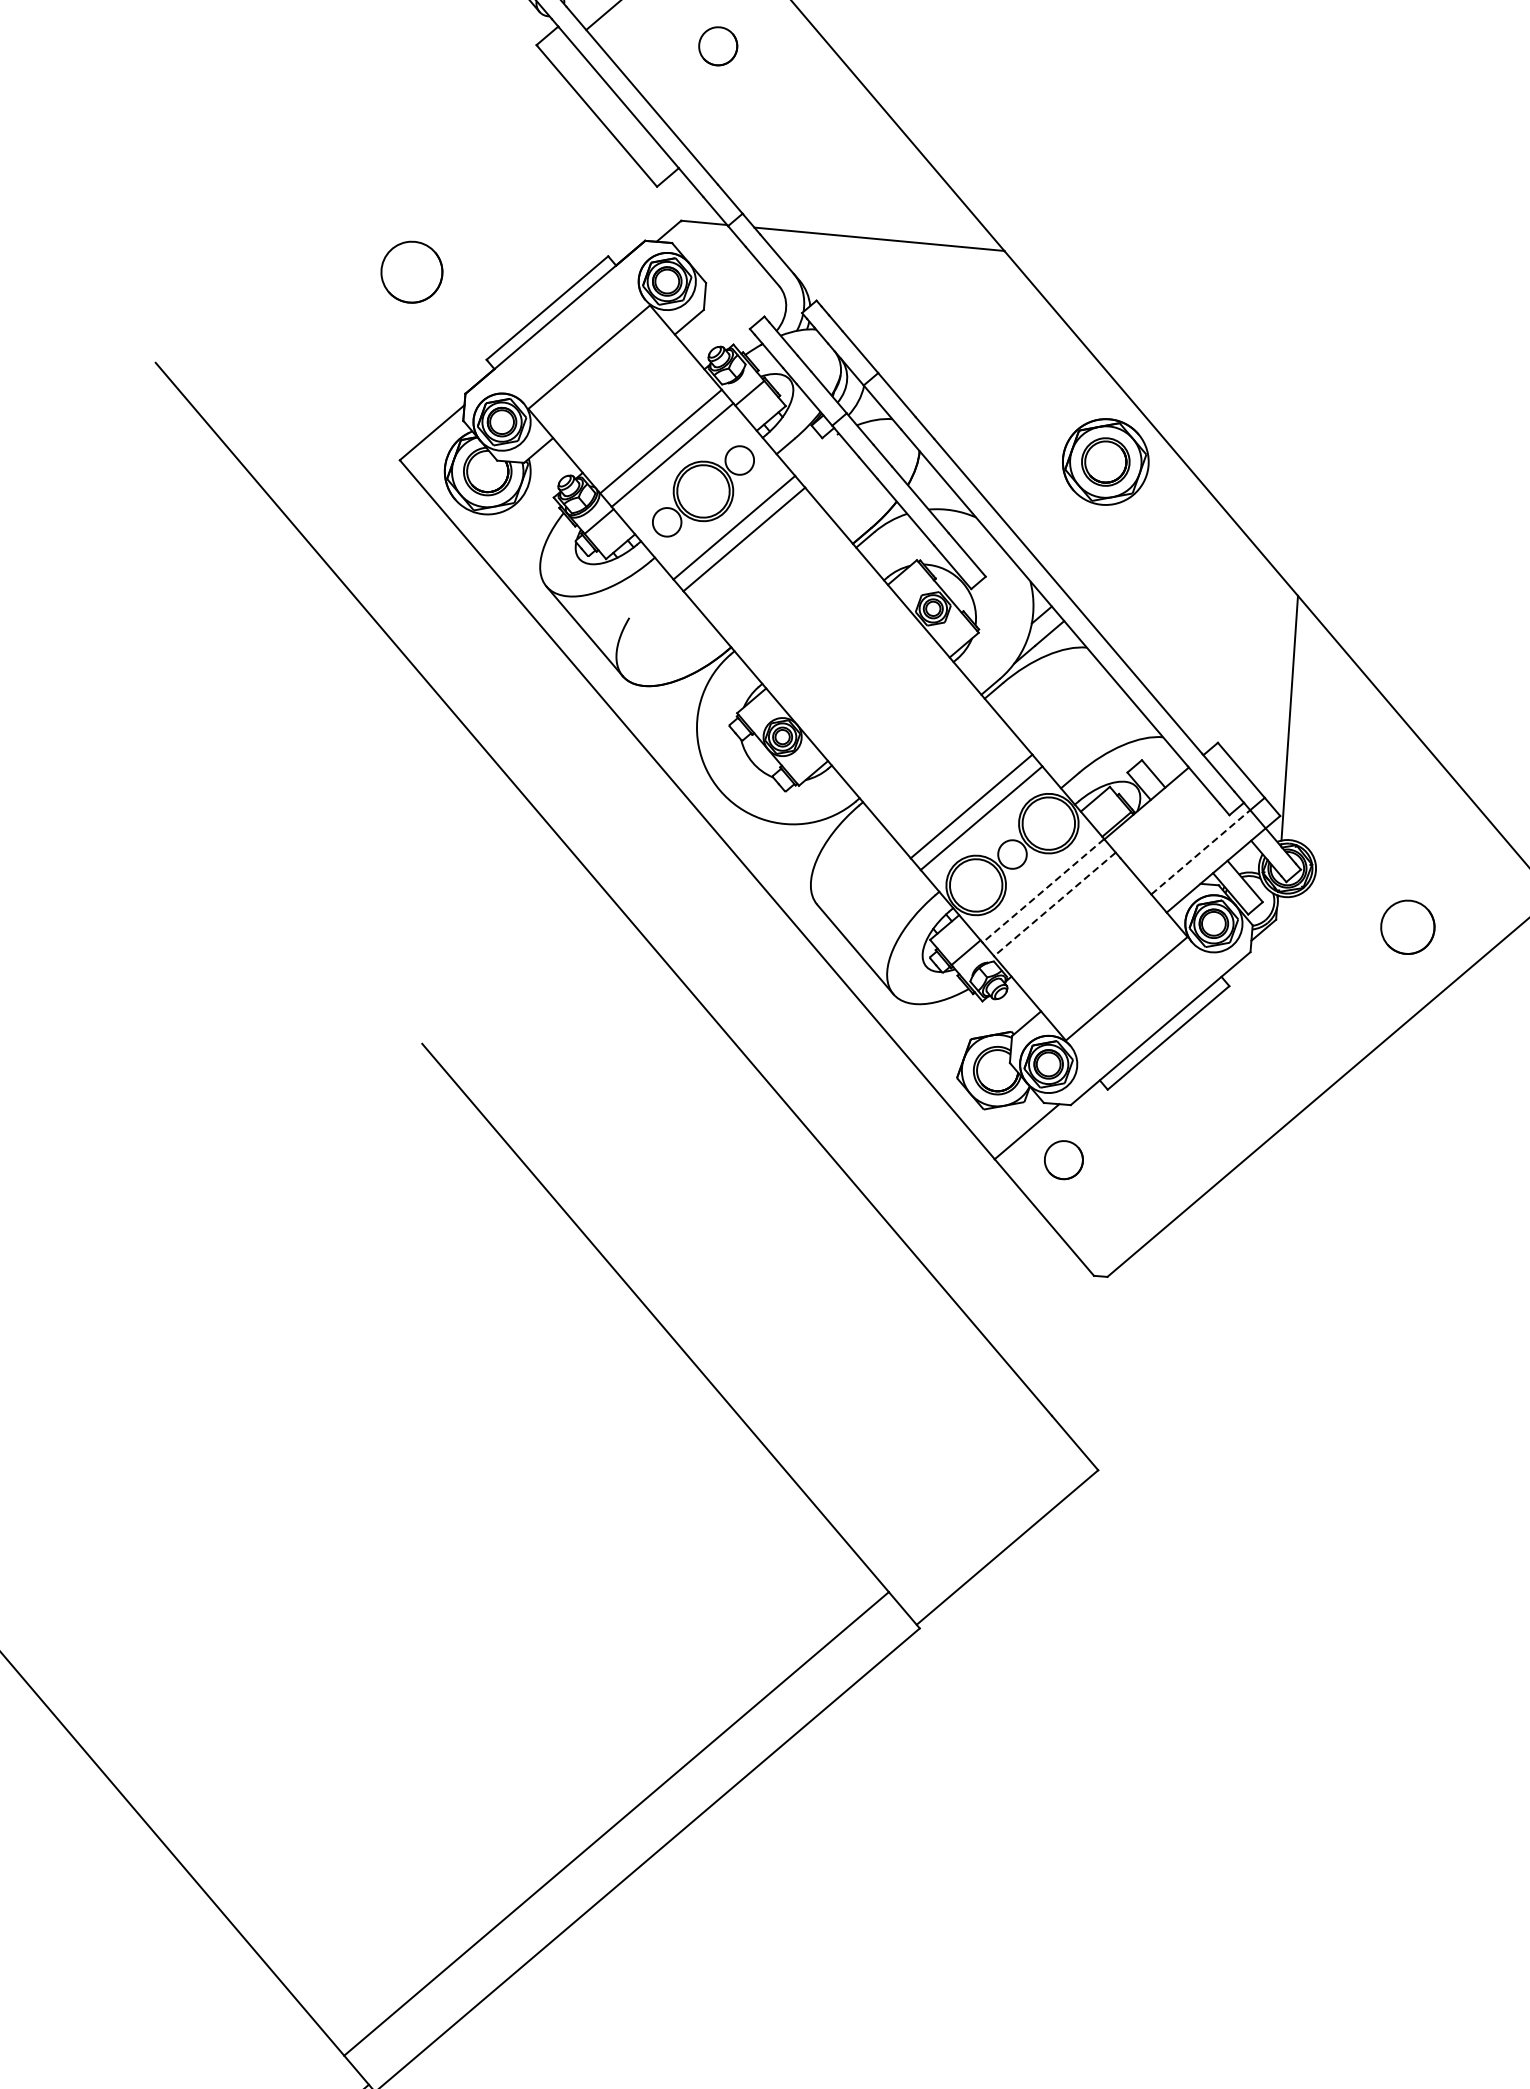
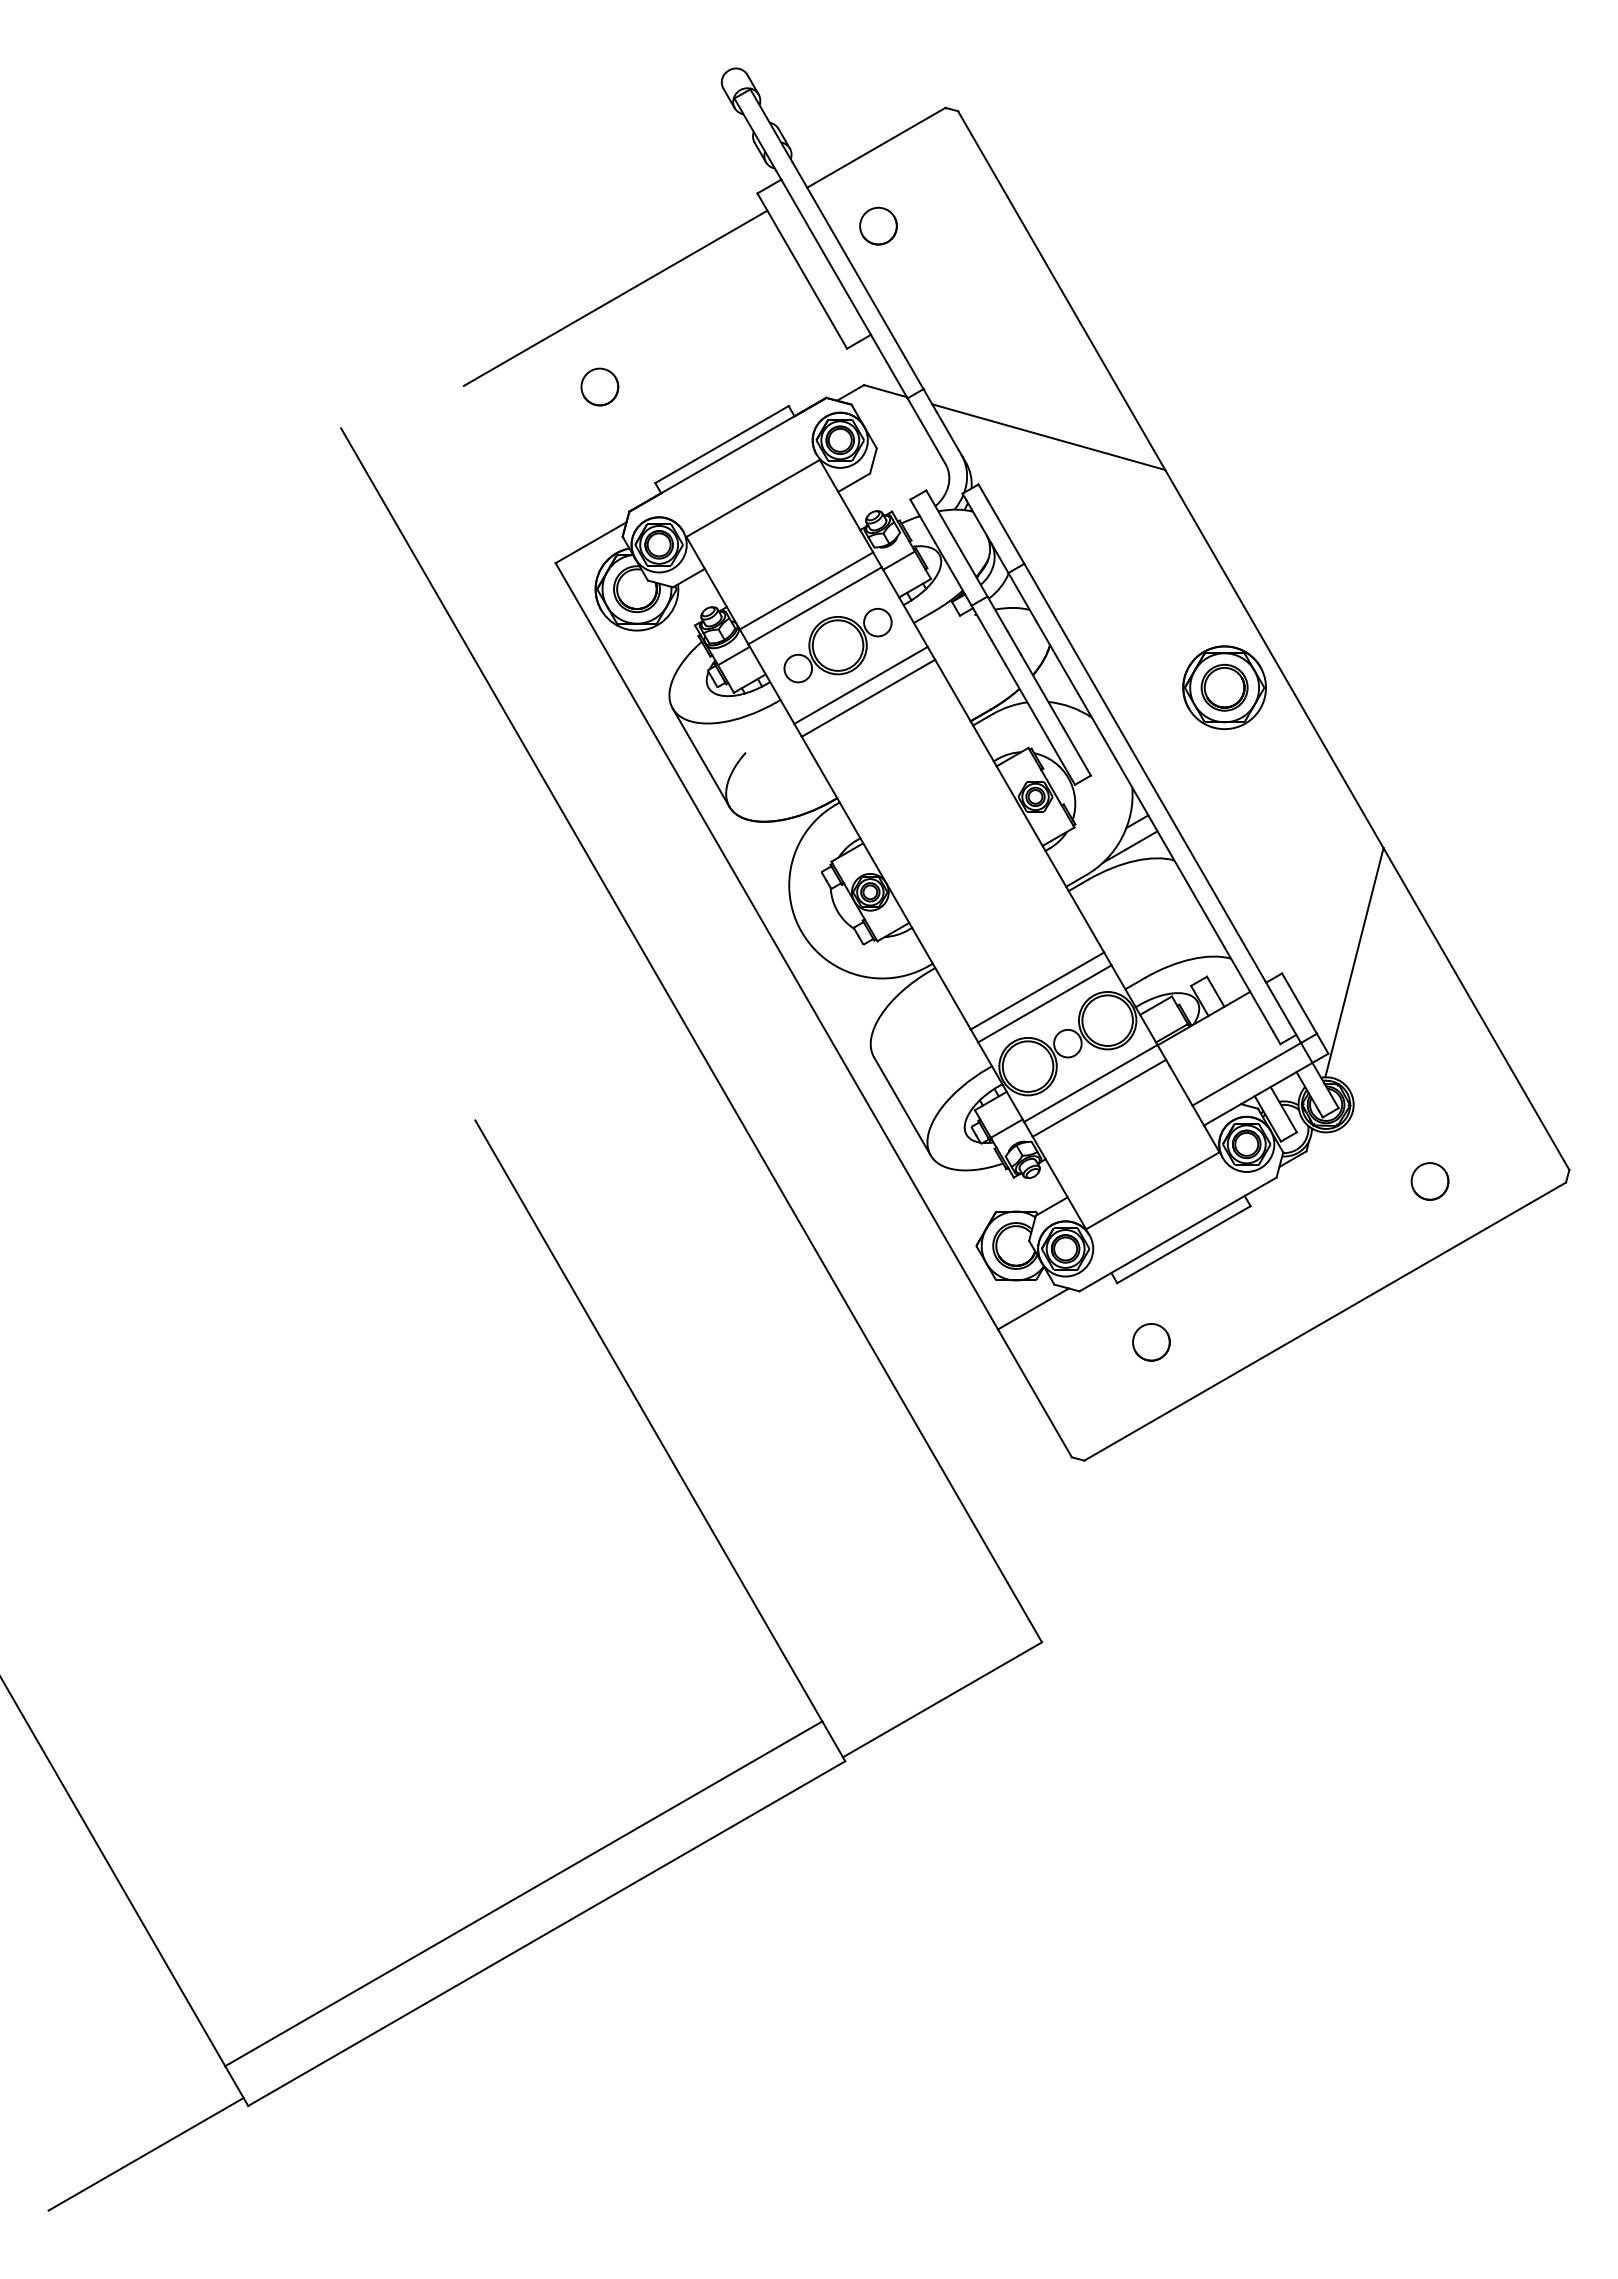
part: (718, 45) -> (878, 225), moved
line: (411, 177) -> (615, 297), added
part: (411, 271) -> (599, 386), size x0.62
line: (1200, 852) -> (1246, 1074), dashed -> solid
line: (1043, 890) -> (1090, 1083), dashed -> solid
line: (1055, 904) -> (1099, 1098), dashed -> solid
part: (1407, 927) -> (1429, 1181), size x0.71
circle: (1064, 1160) -> (1151, 1342), moved

